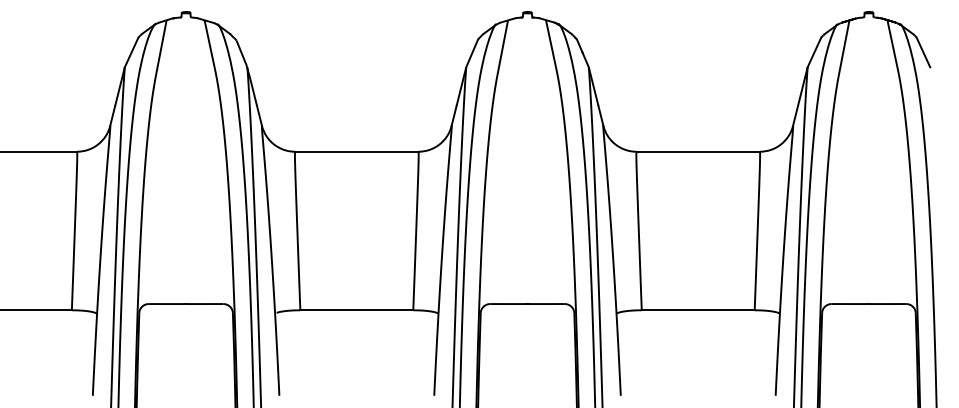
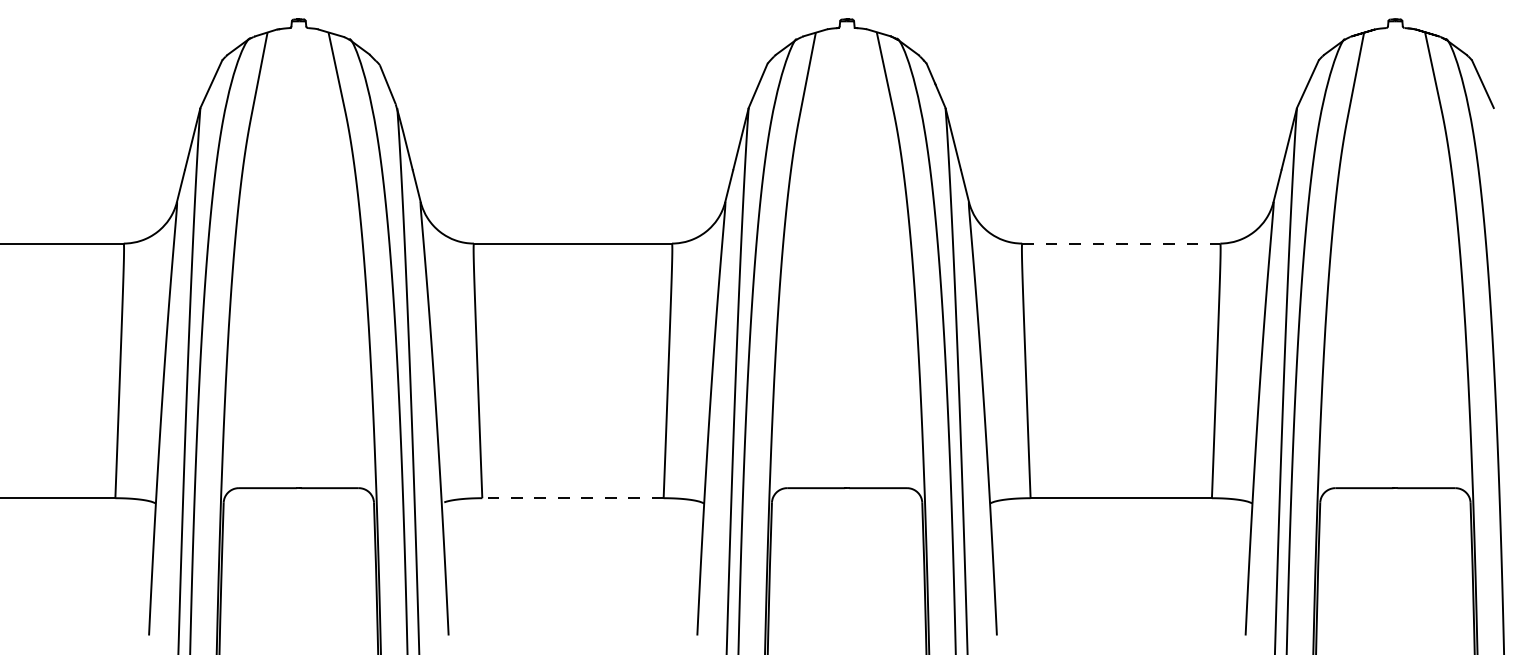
line: (698, 151) -> (1121, 243), solid -> dashed
line: (356, 310) -> (572, 498), solid -> dashed

